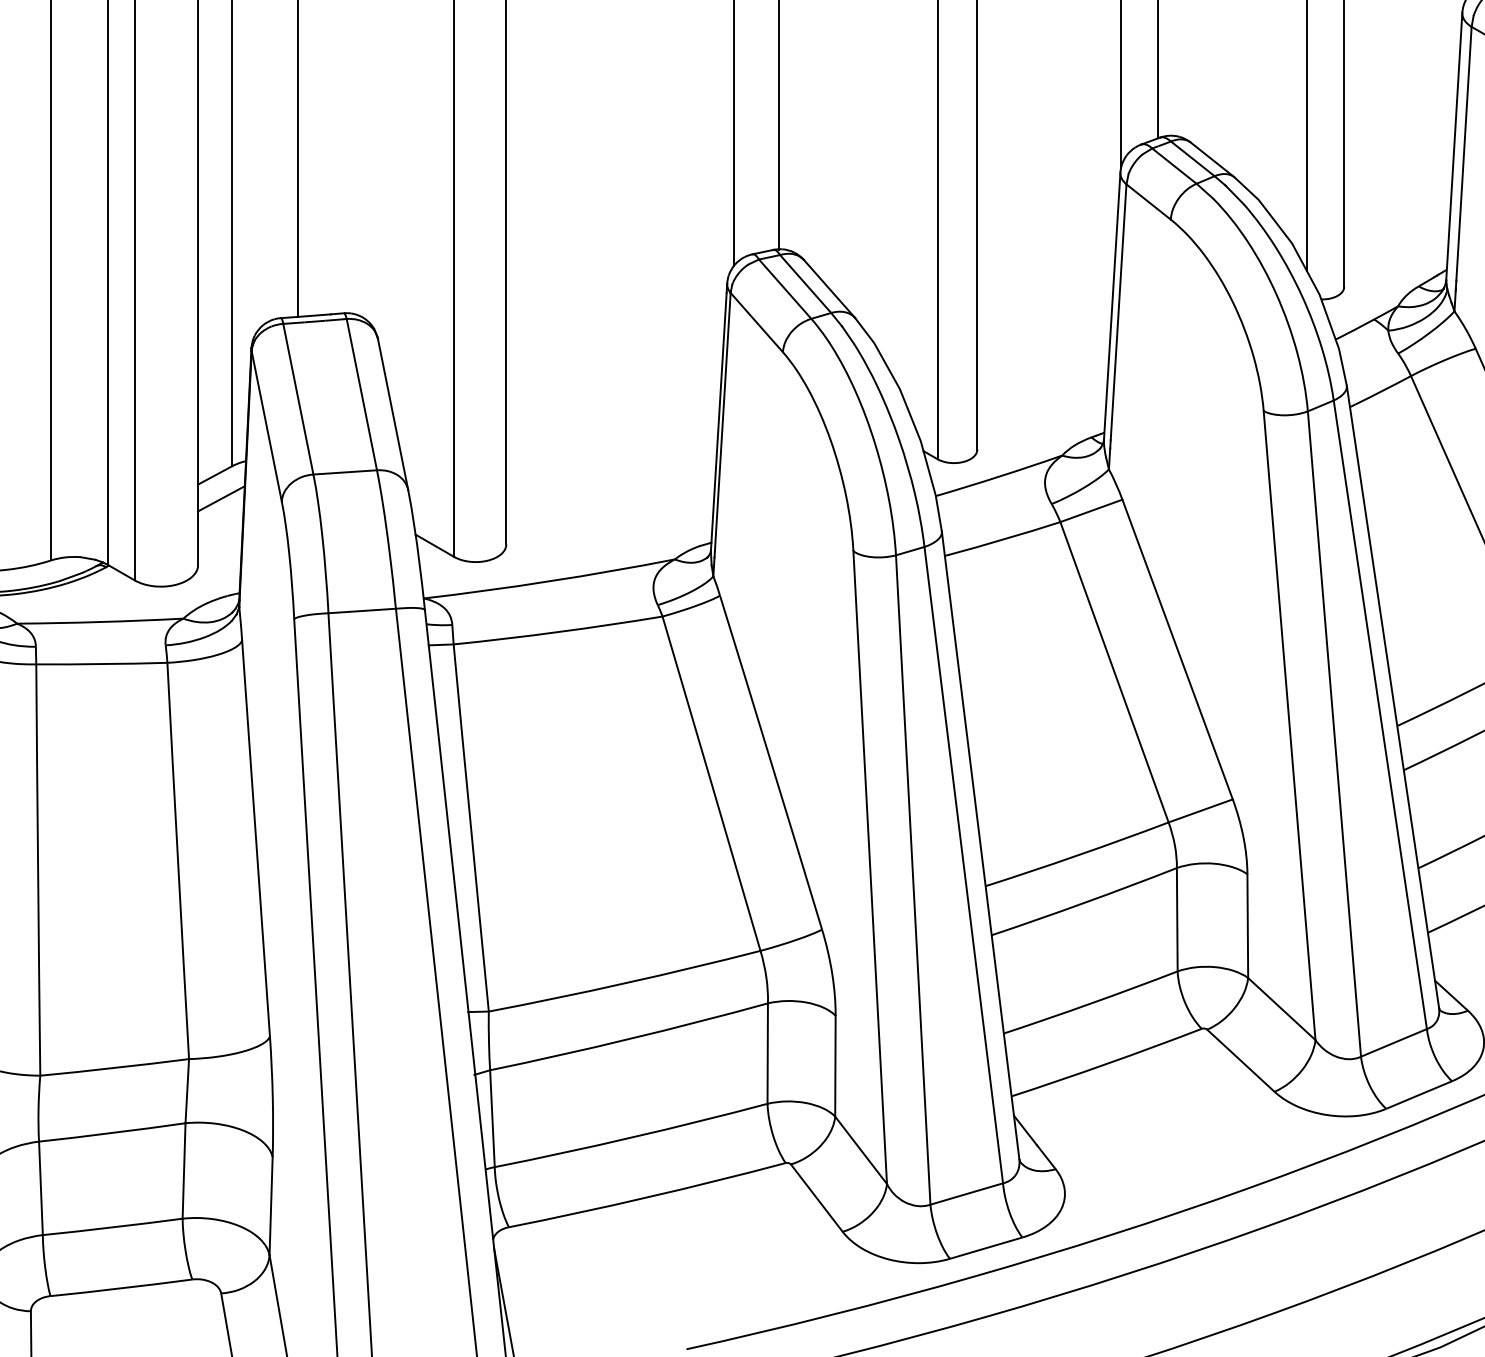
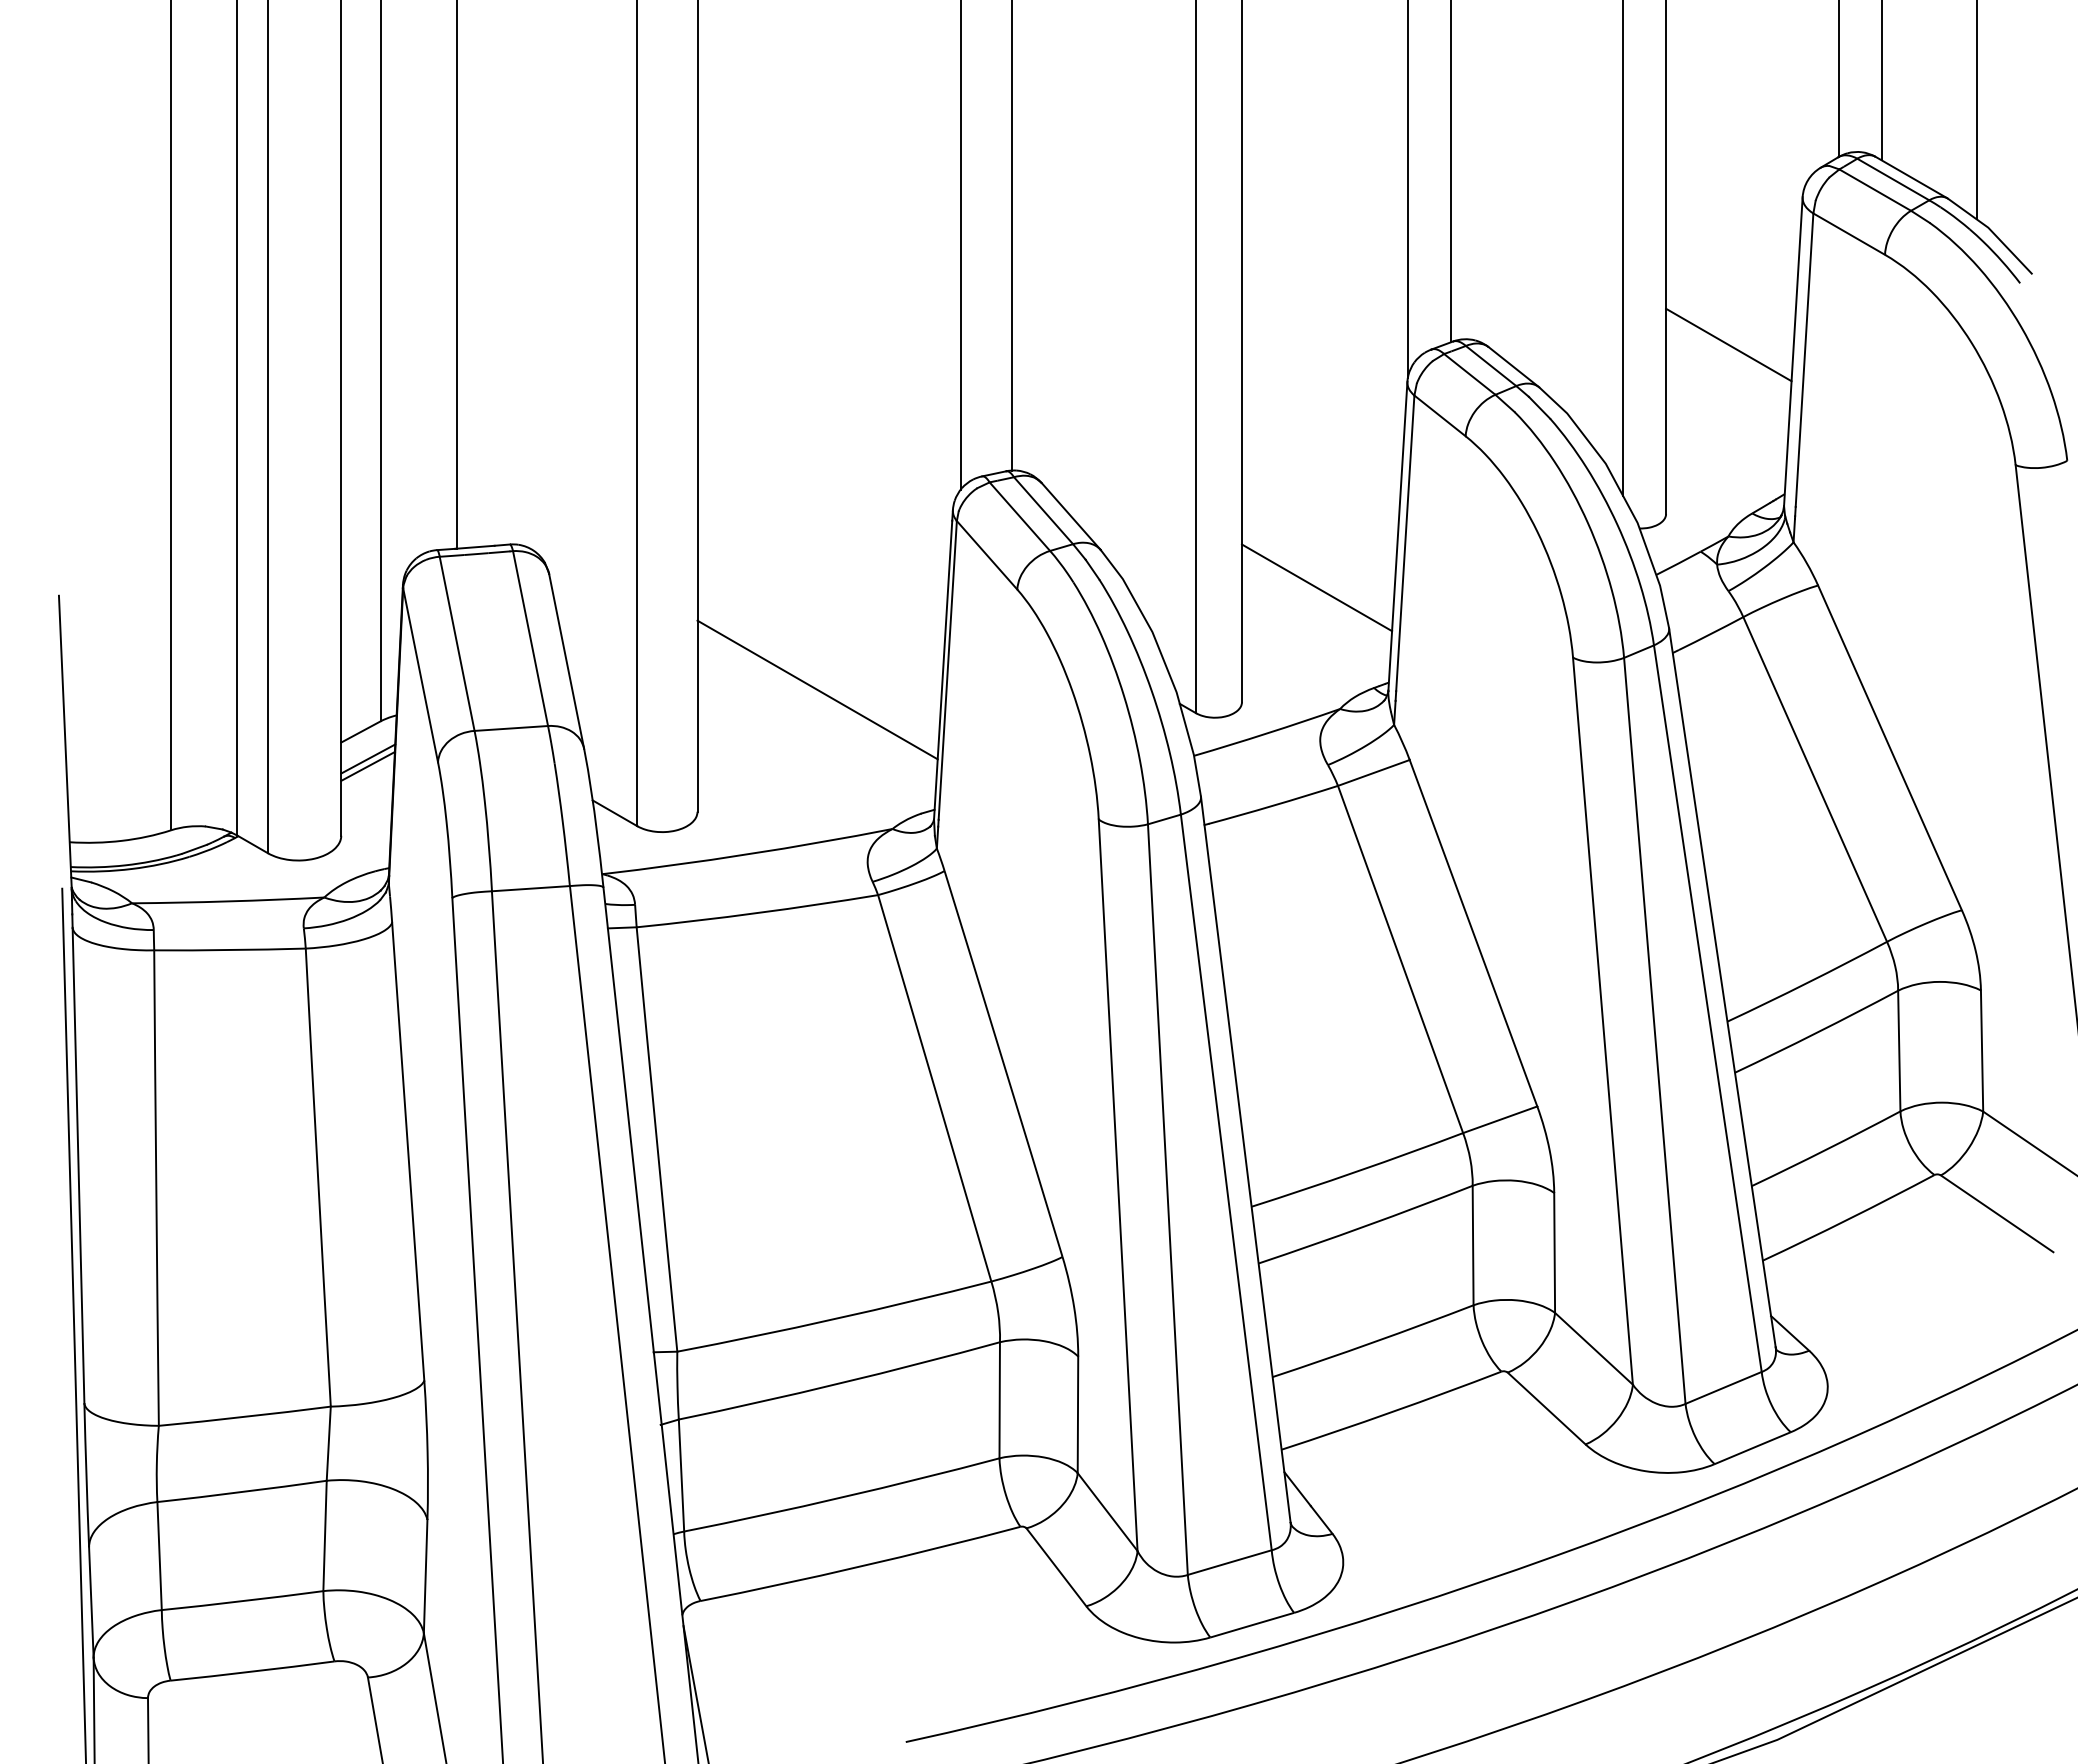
line: (1398, 140) -> (1728, 344), added
line: (1042, 350) -> (1317, 587), added
line: (610, 438) -> (817, 689), added
line: (220, 505) -> (367, 766), added

